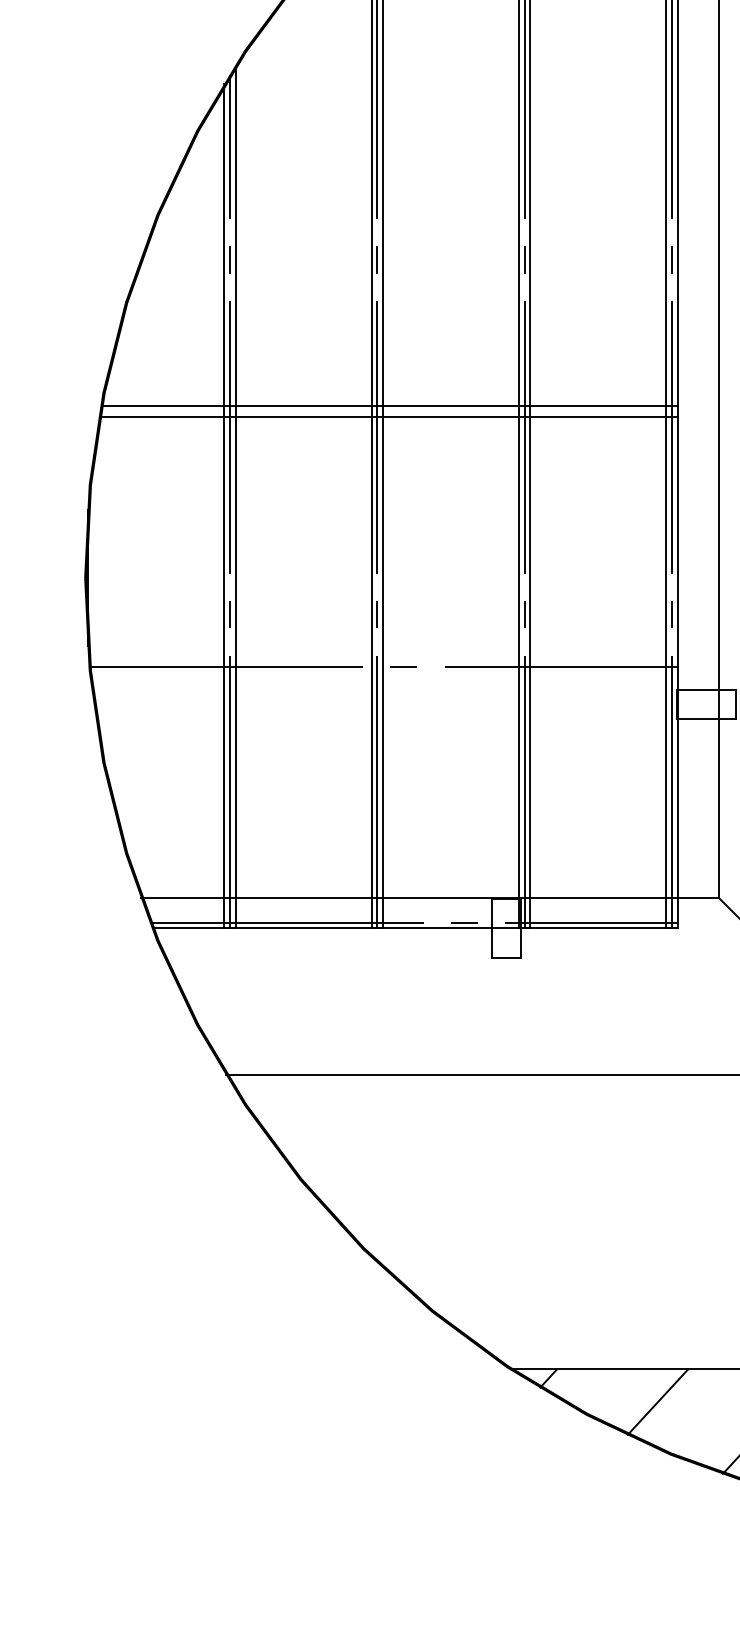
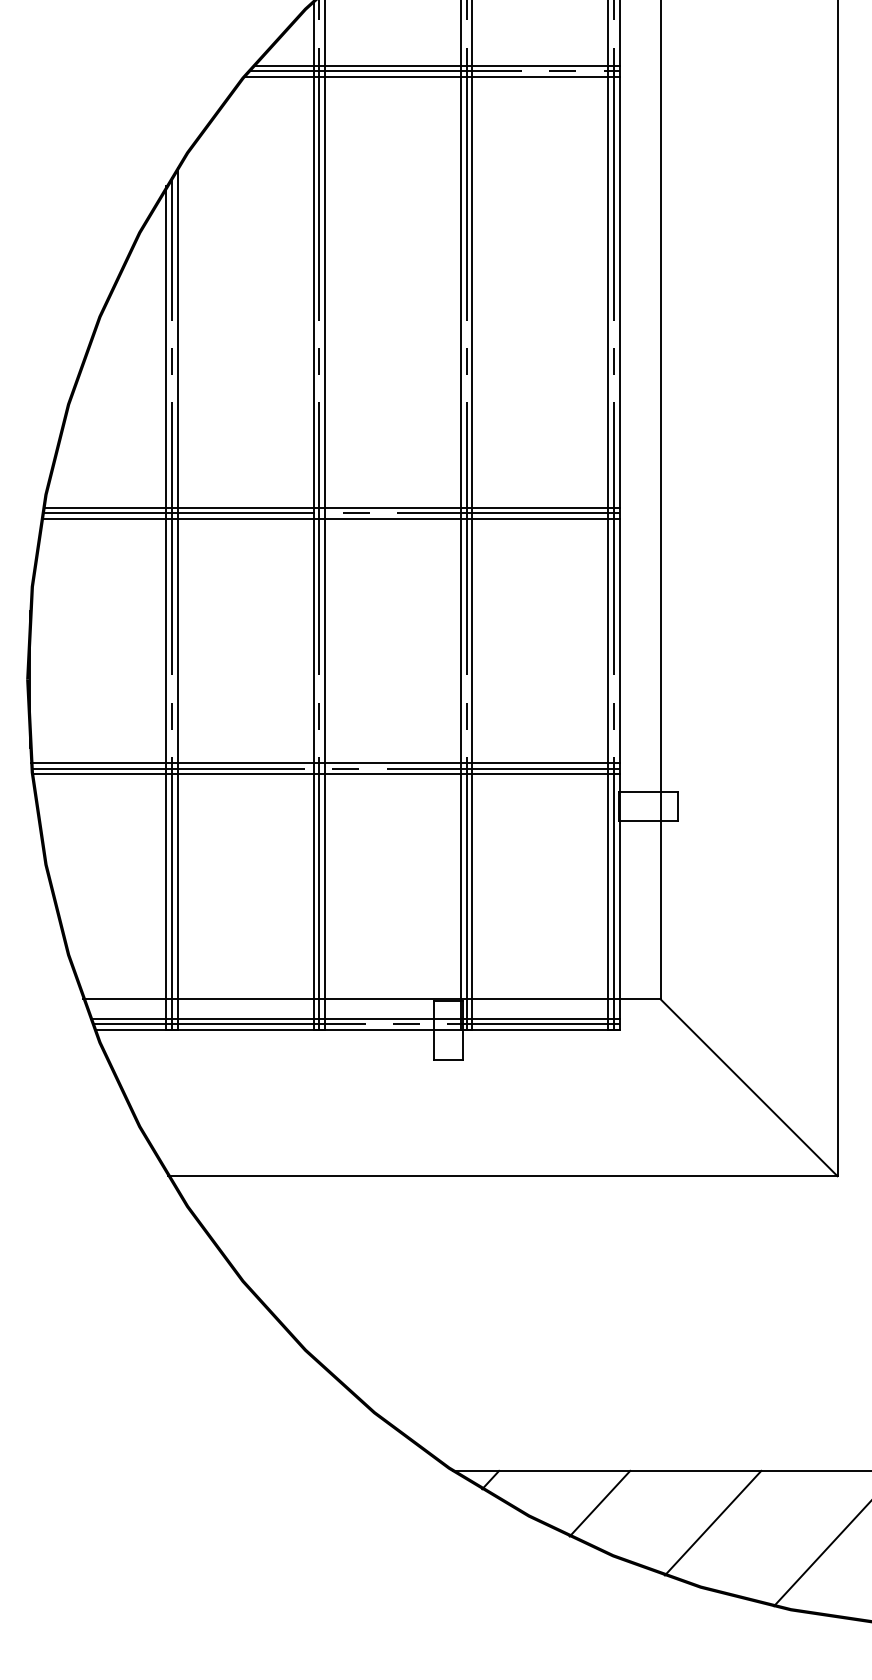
line: (388, 411) -> (330, 513), added
line: (383, 661) -> (325, 763), added
line: (383, 672) -> (325, 774), added
line: (412, 916) -> (354, 1018), added

